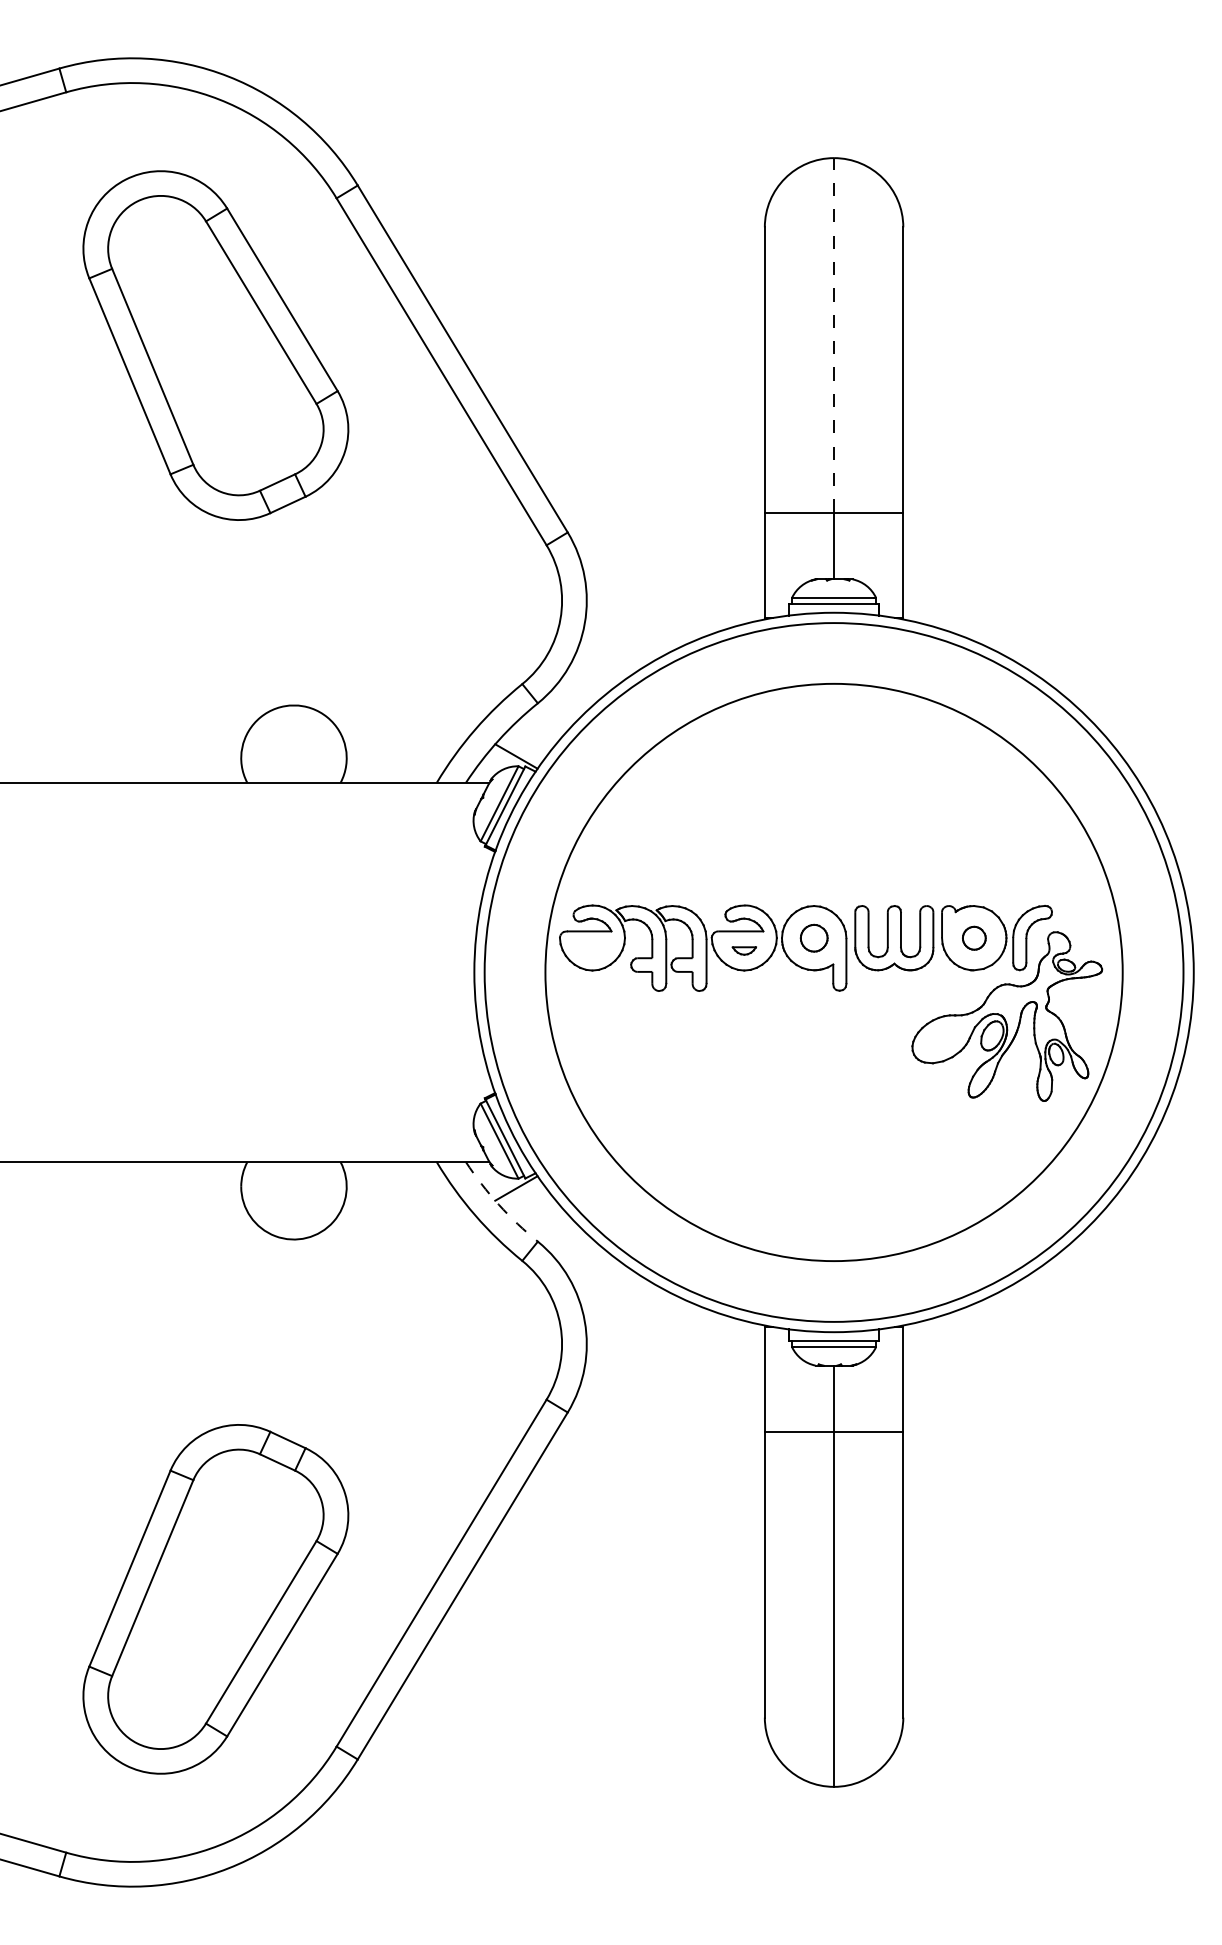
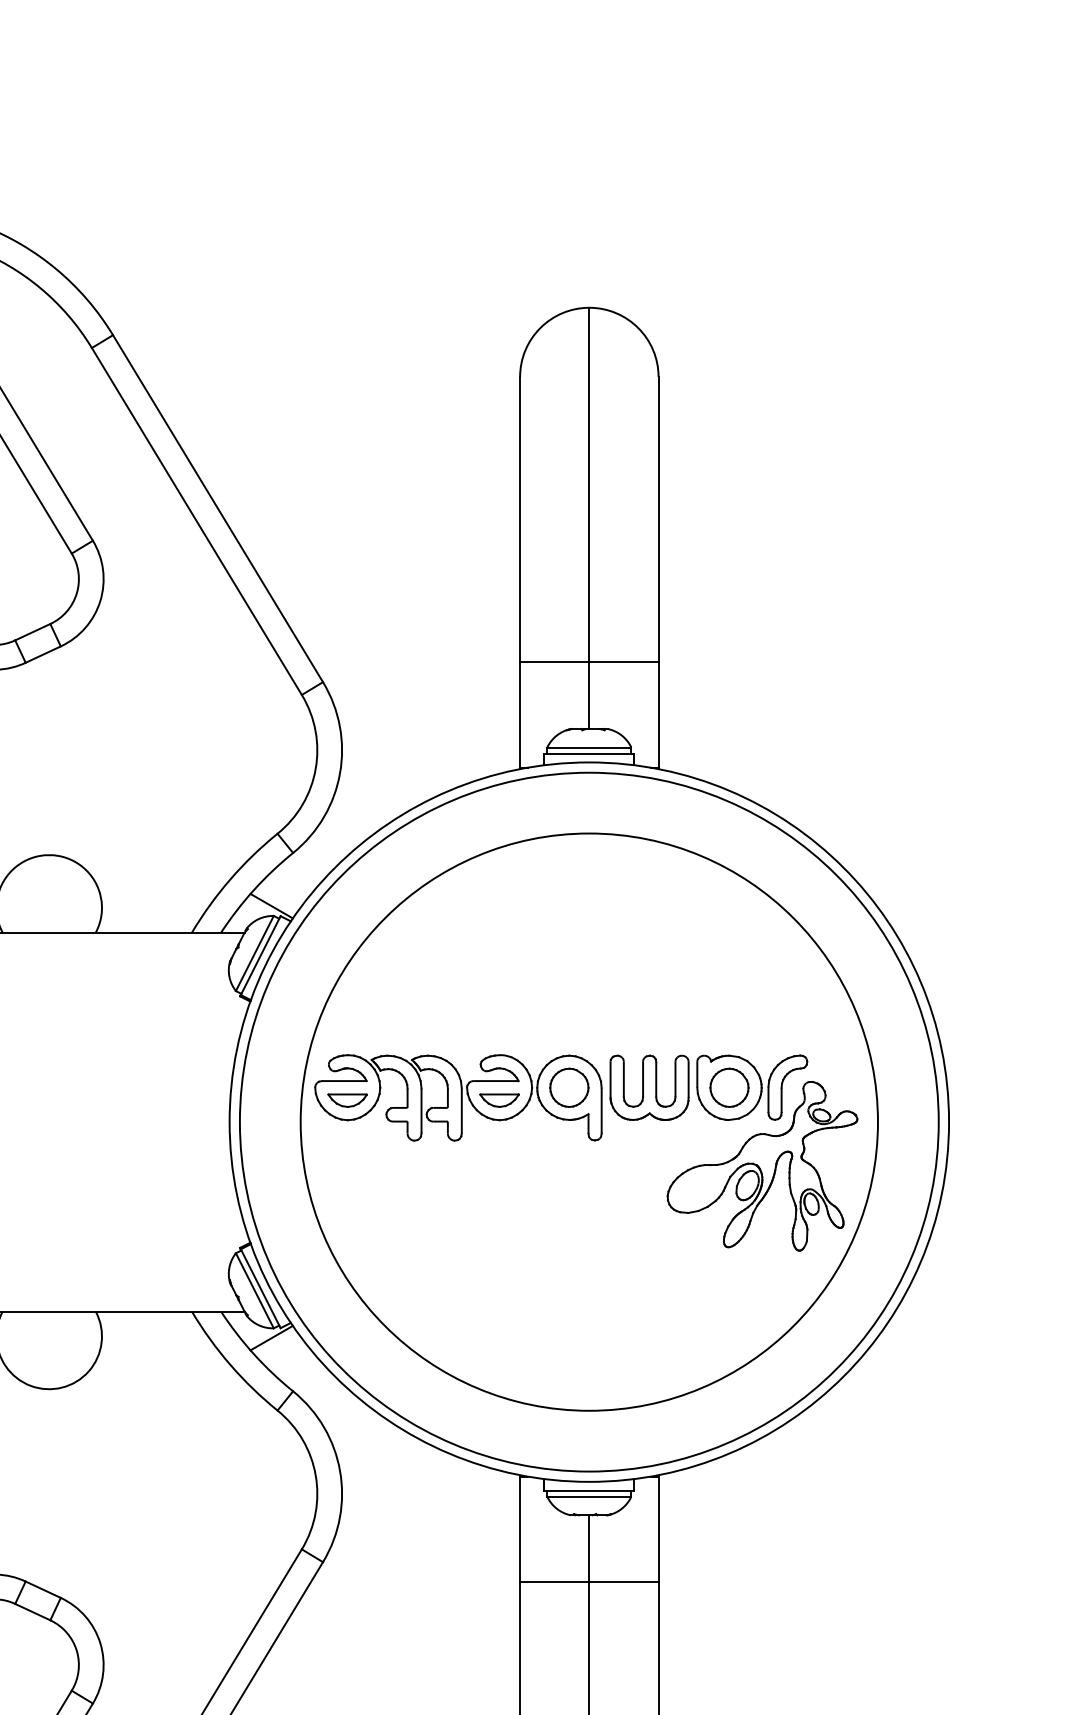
line: (834, 334) -> (589, 484), dashed -> solid
part: (814, 938) -> (569, 1088), size x1.43
part: (974, 938) -> (729, 1088), size x1.67
part: (592, 950) -> (347, 1100), added
part: (744, 950) -> (499, 1100), size x1.67
arc: (498, 1204) -> (253, 1354), dashed -> solid

